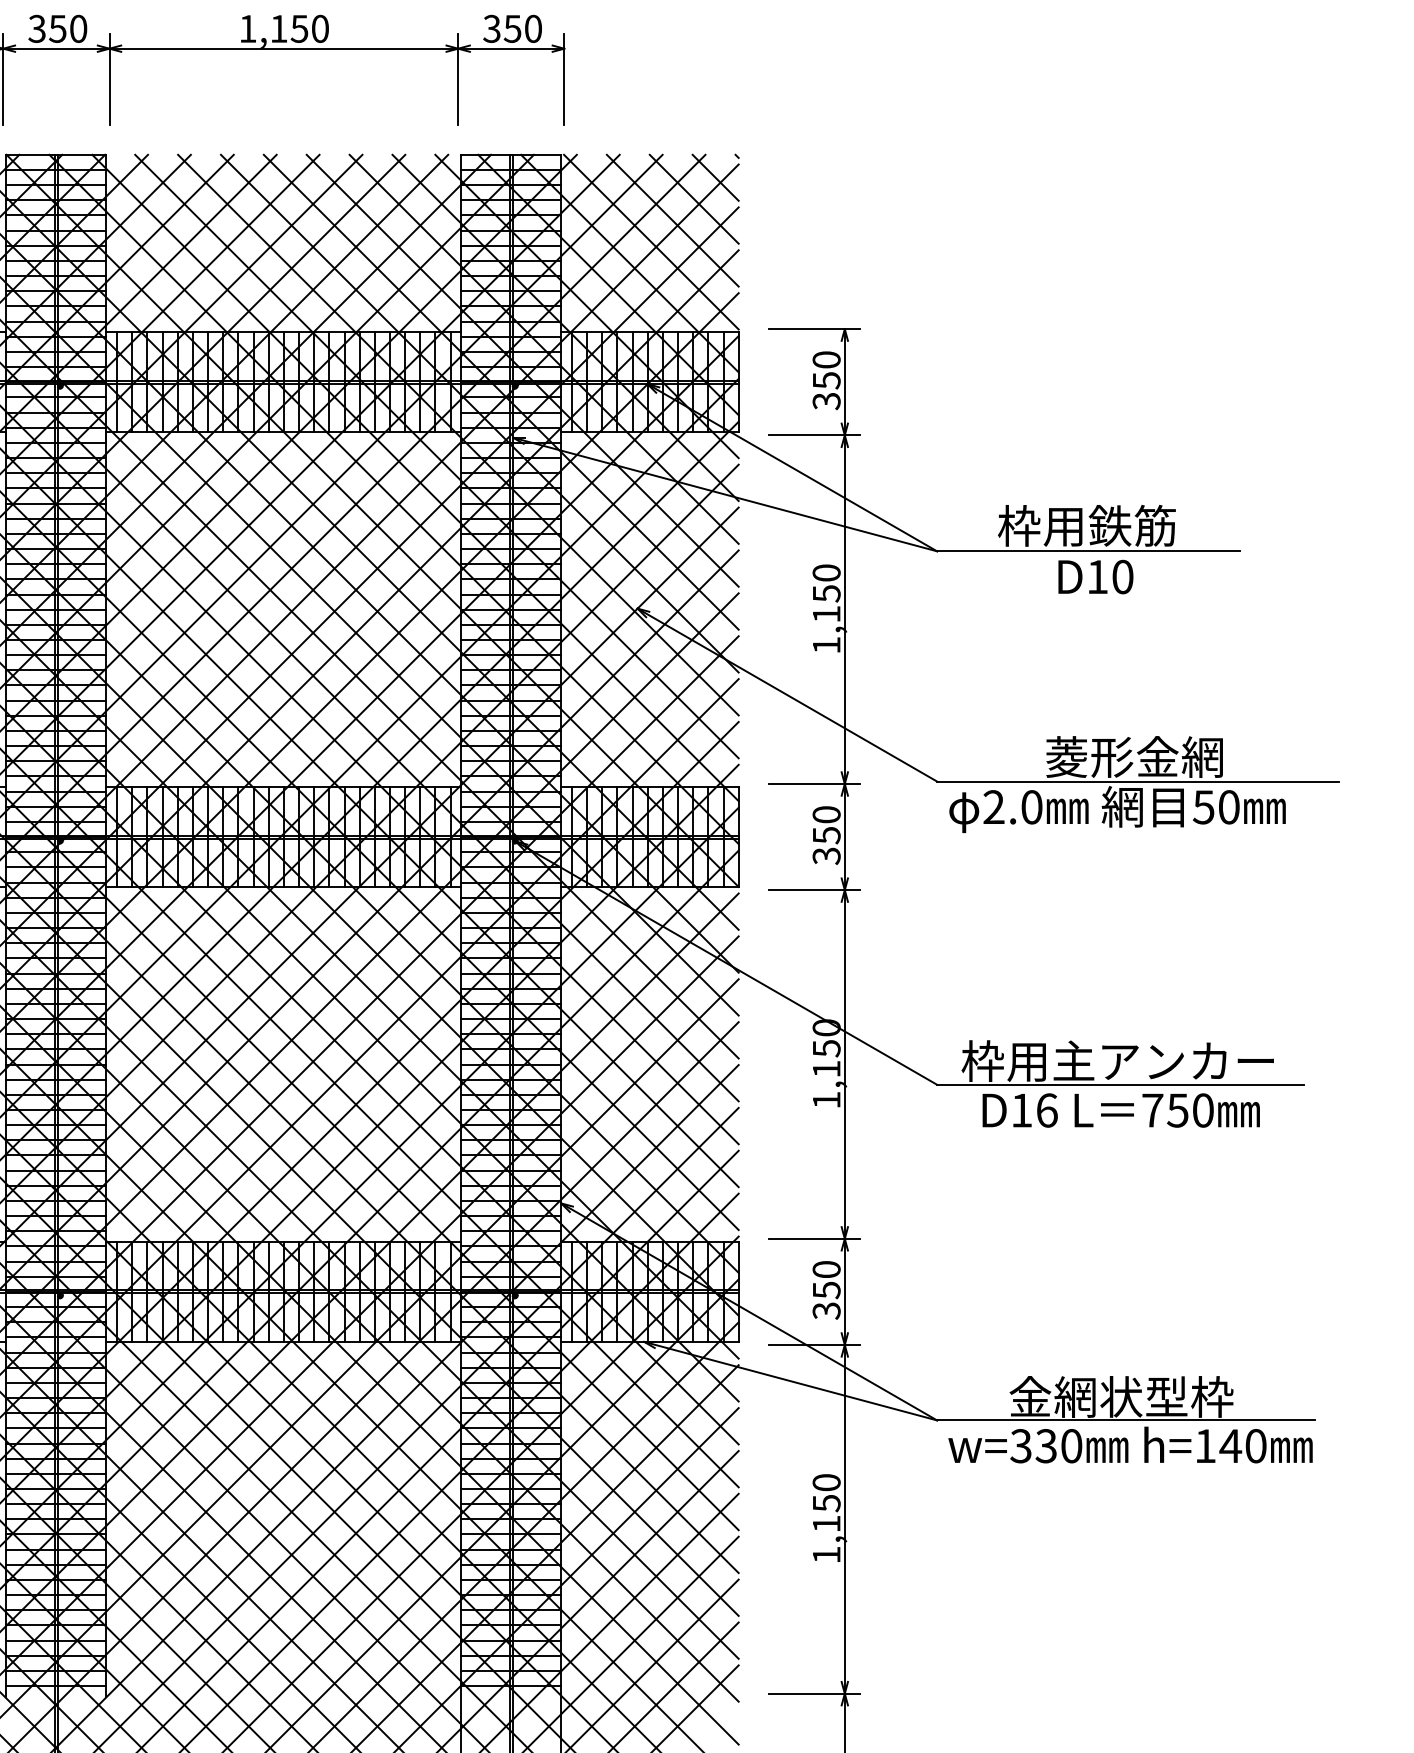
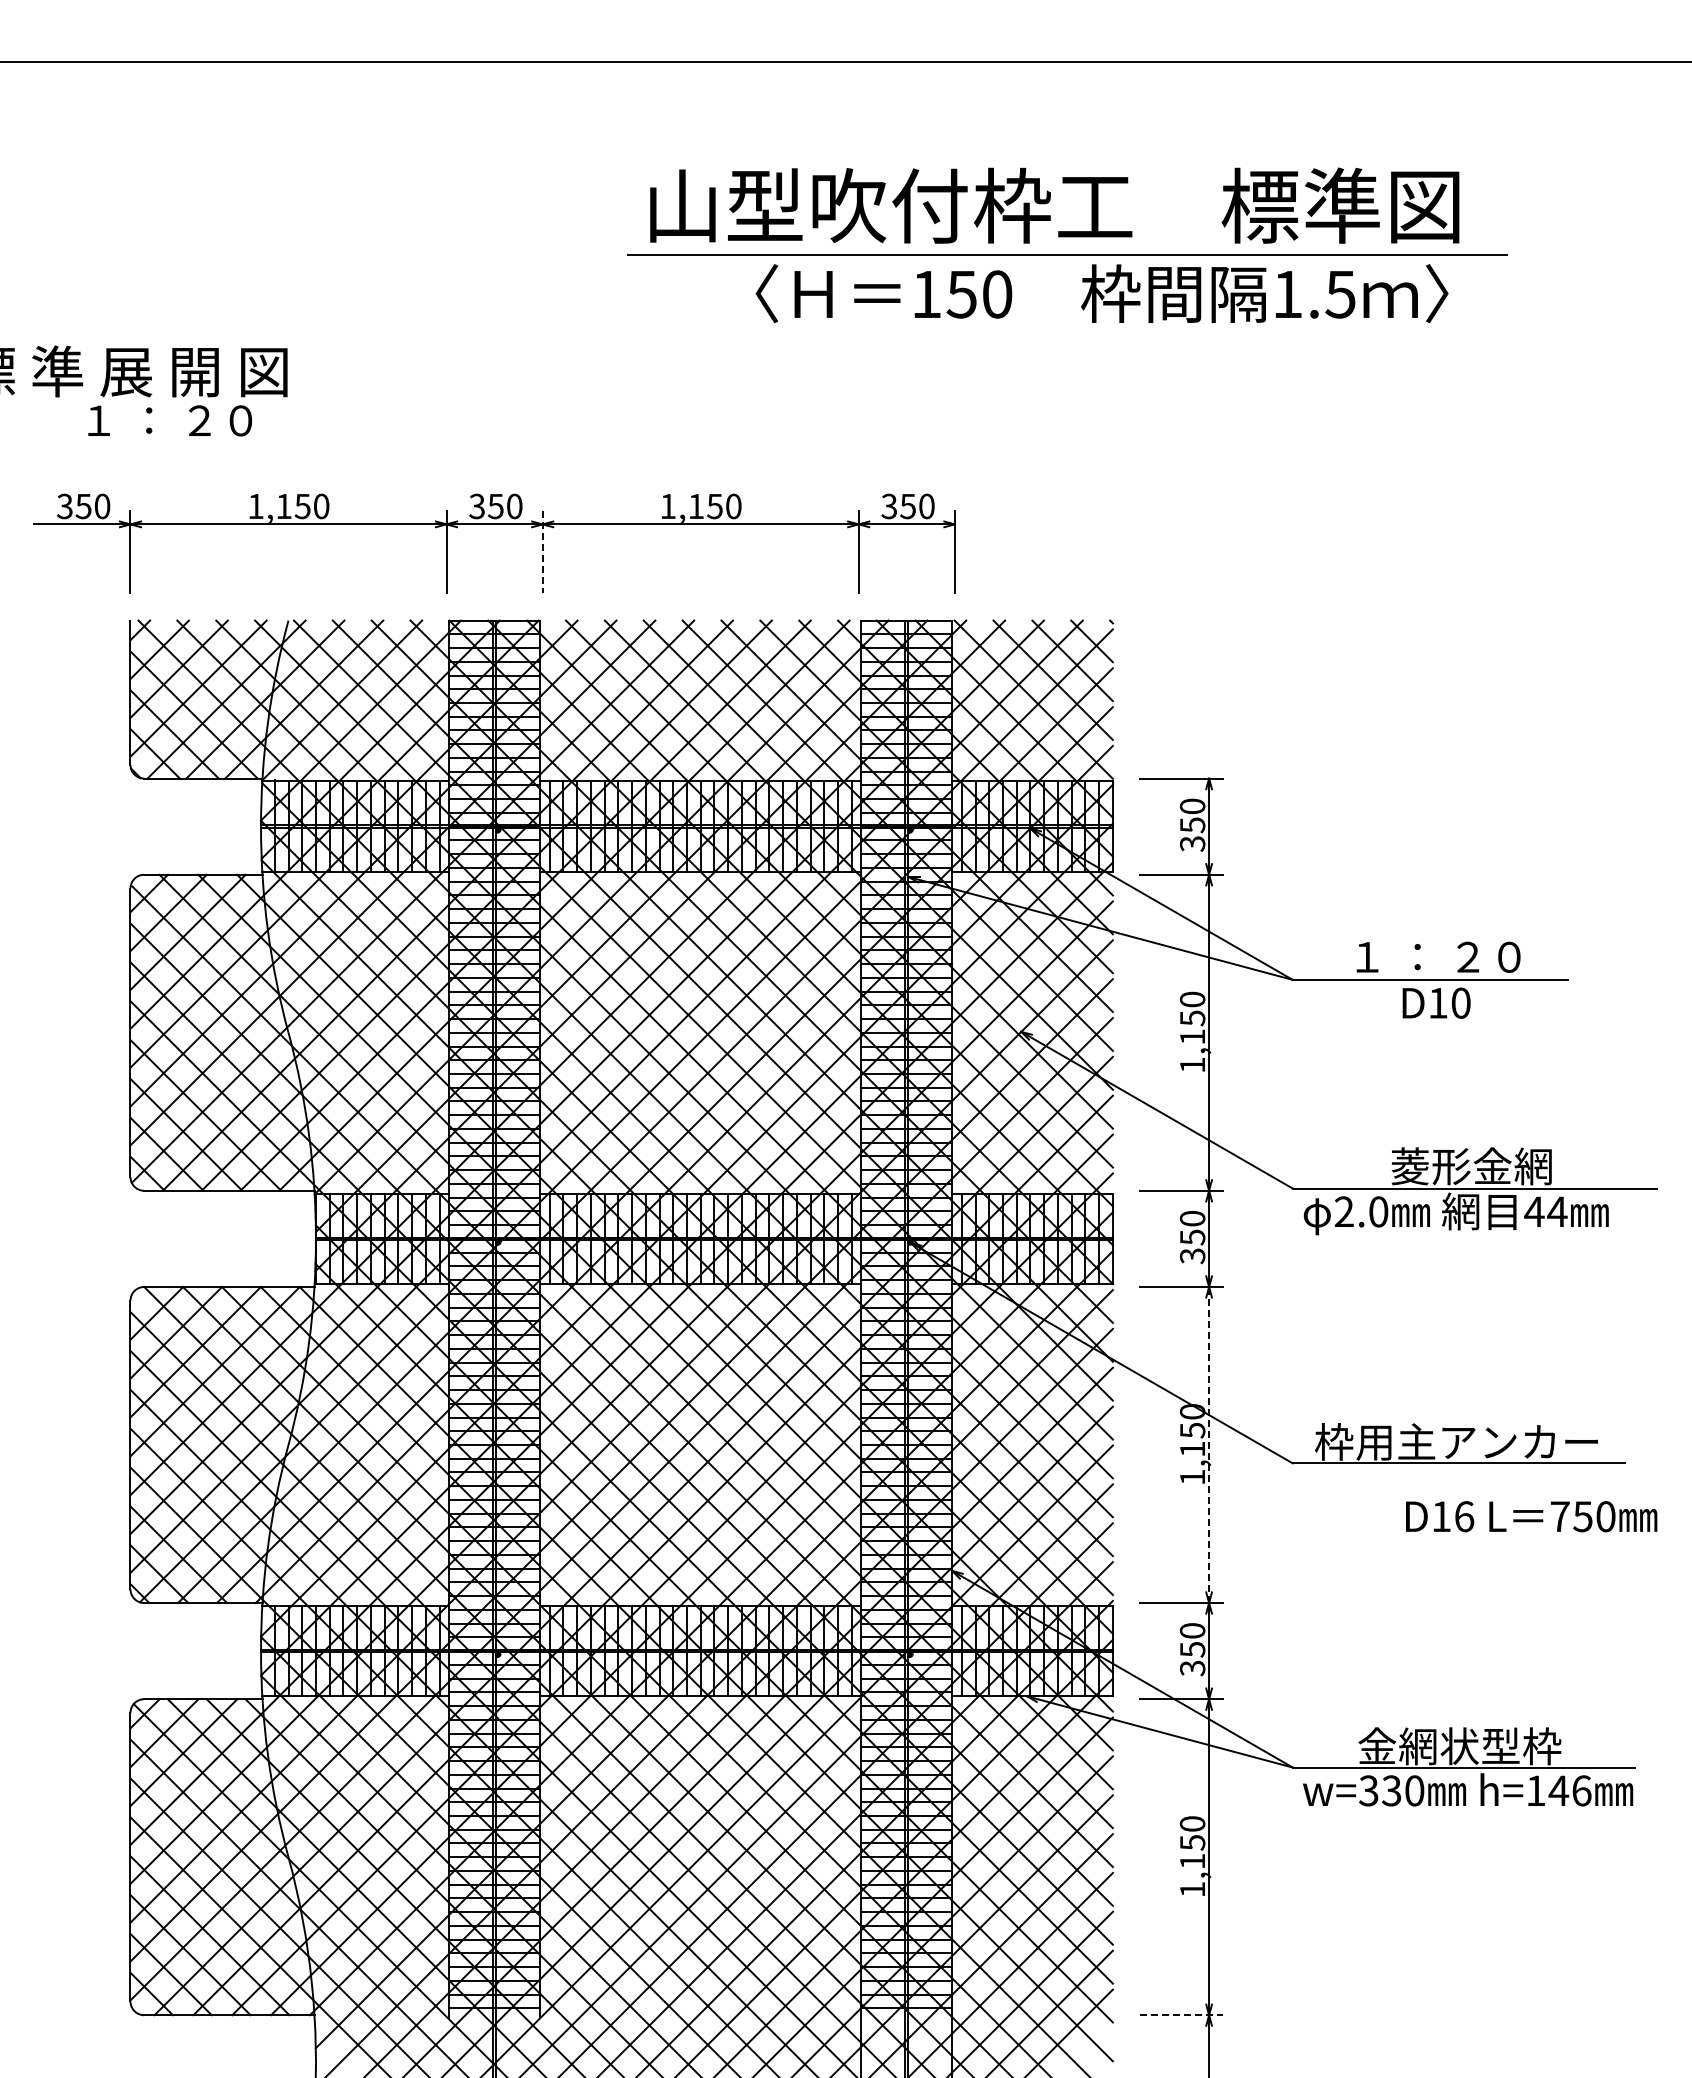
line: (109, 79) -> (542, 552), solid -> dashed
text: (1092, 525) -> (1433, 956), 枠用鉄筋 -> １ ： ２０
text: (1215, 806) -> (1545, 1211), 50 -> 44
line: (845, 1063) -> (1209, 1444), solid -> dashed
text: (1121, 1110) -> (1531, 1516), moved
text: (1255, 1445) -> (1581, 1790), h=140 -> h=146
line: (815, 1693) -> (1182, 2015), solid -> dashed

